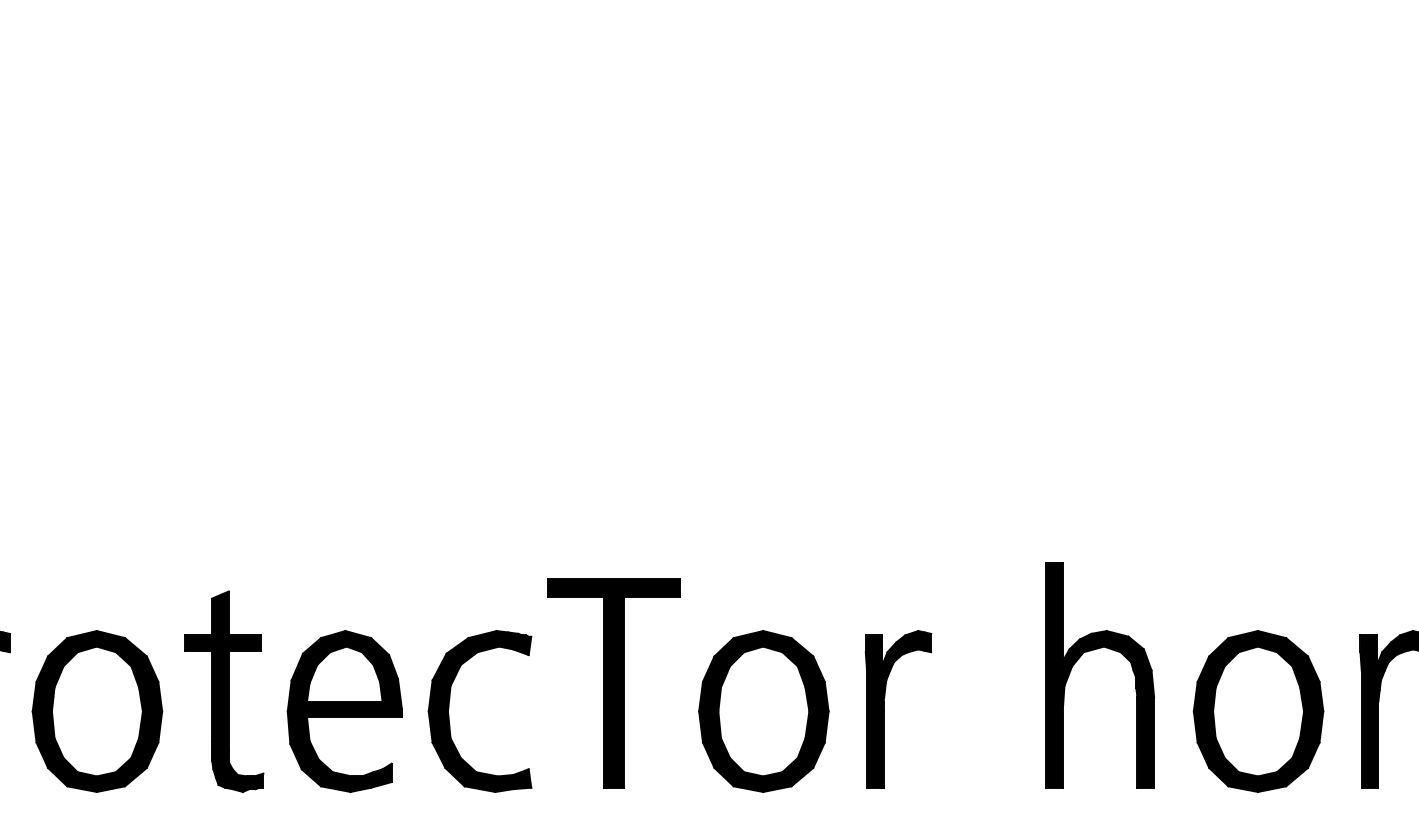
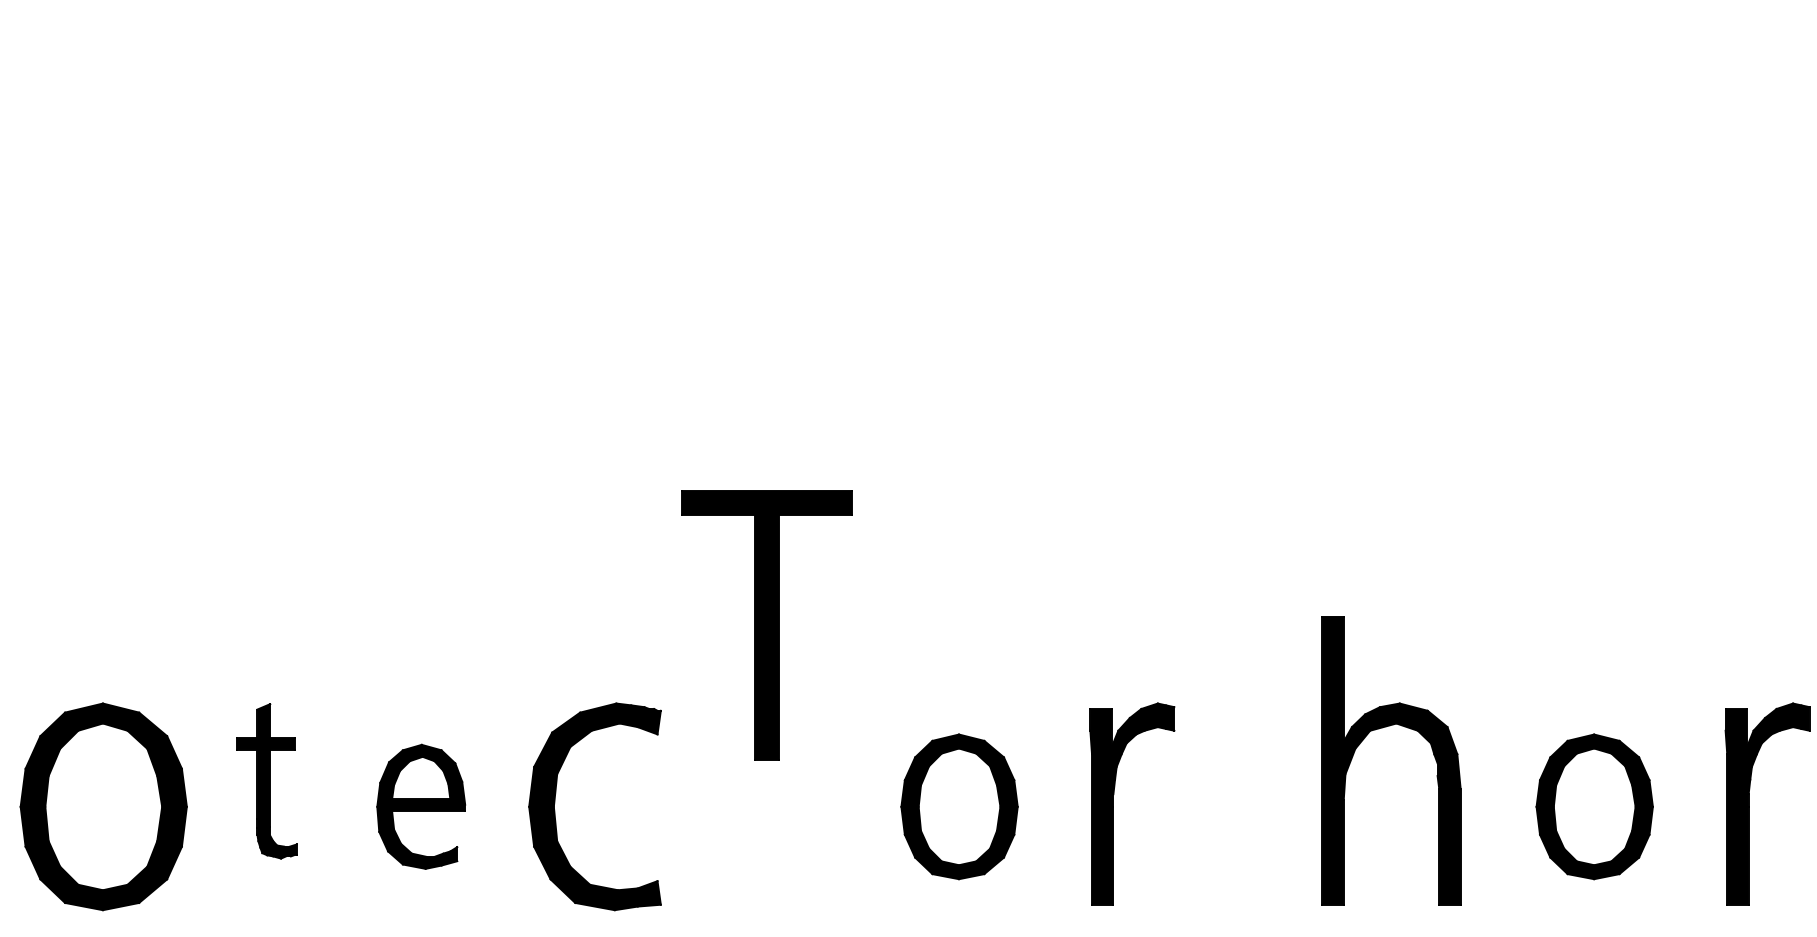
part: (613, 683) -> (766, 625), moved
part: (224, 691) -> (266, 781), size x0.6
part: (344, 711) -> (421, 806), size x0.6
part: (763, 711) -> (959, 806), size x0.7
part: (1258, 711) -> (1594, 806), size x0.7

